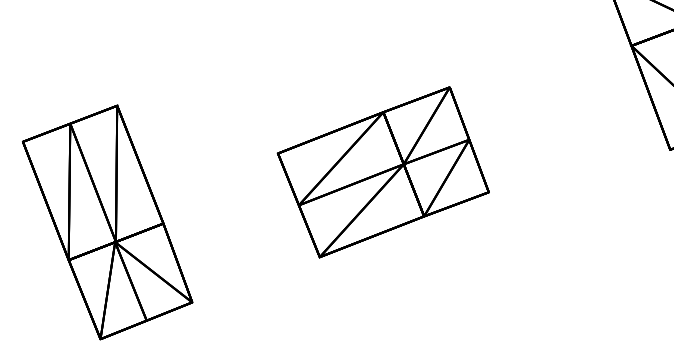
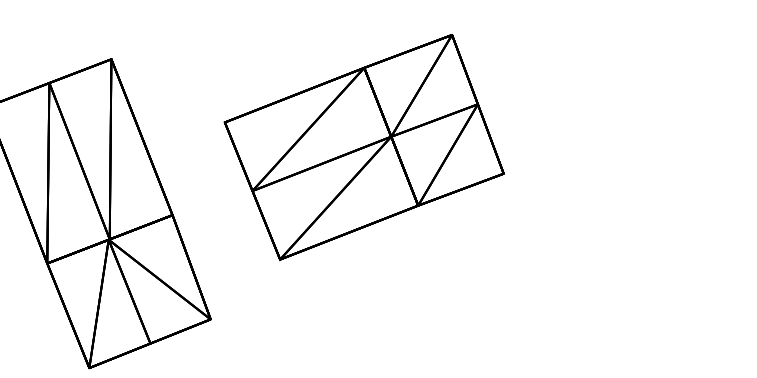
part: (382, 172) -> (363, 147), moved

